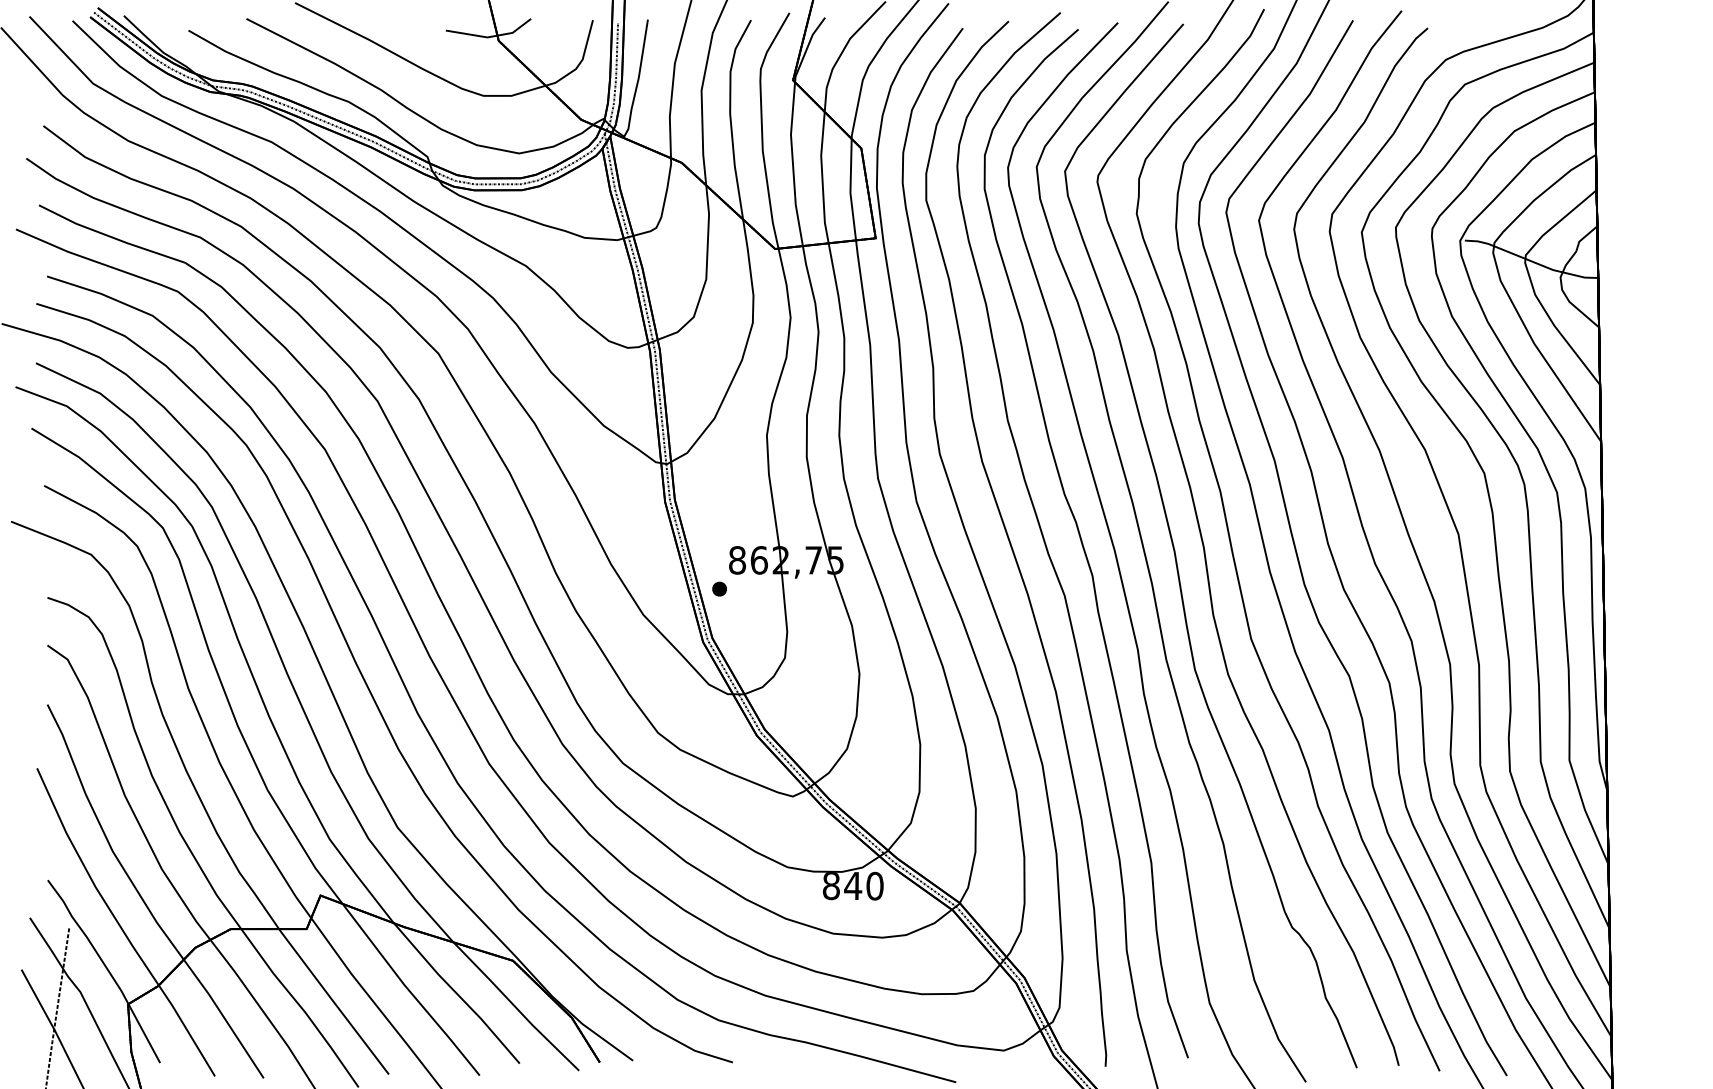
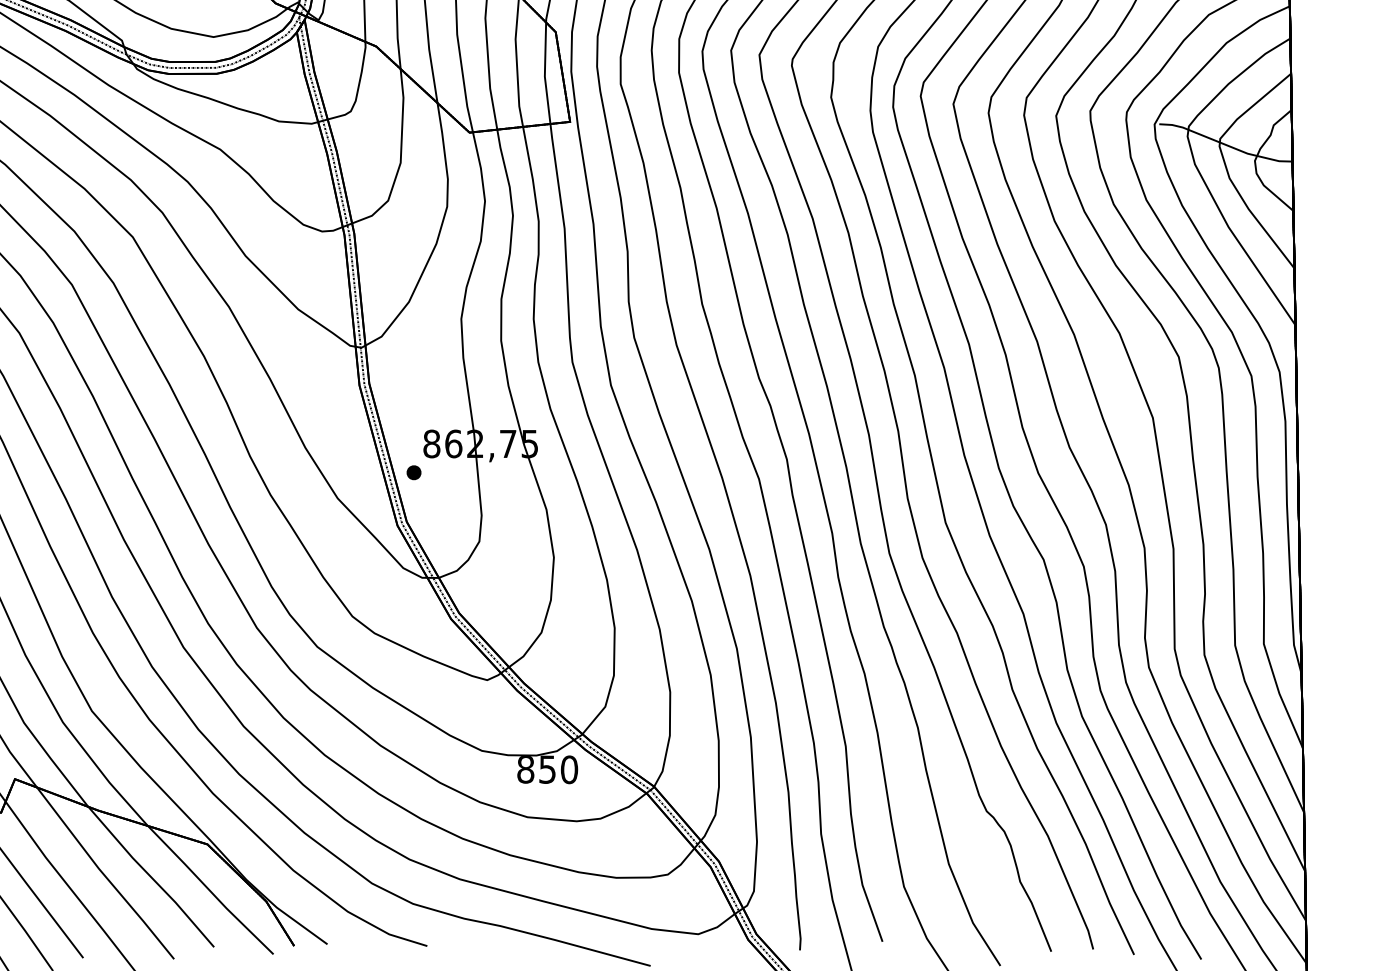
text: (853, 886) -> (547, 770), 840 -> 850

